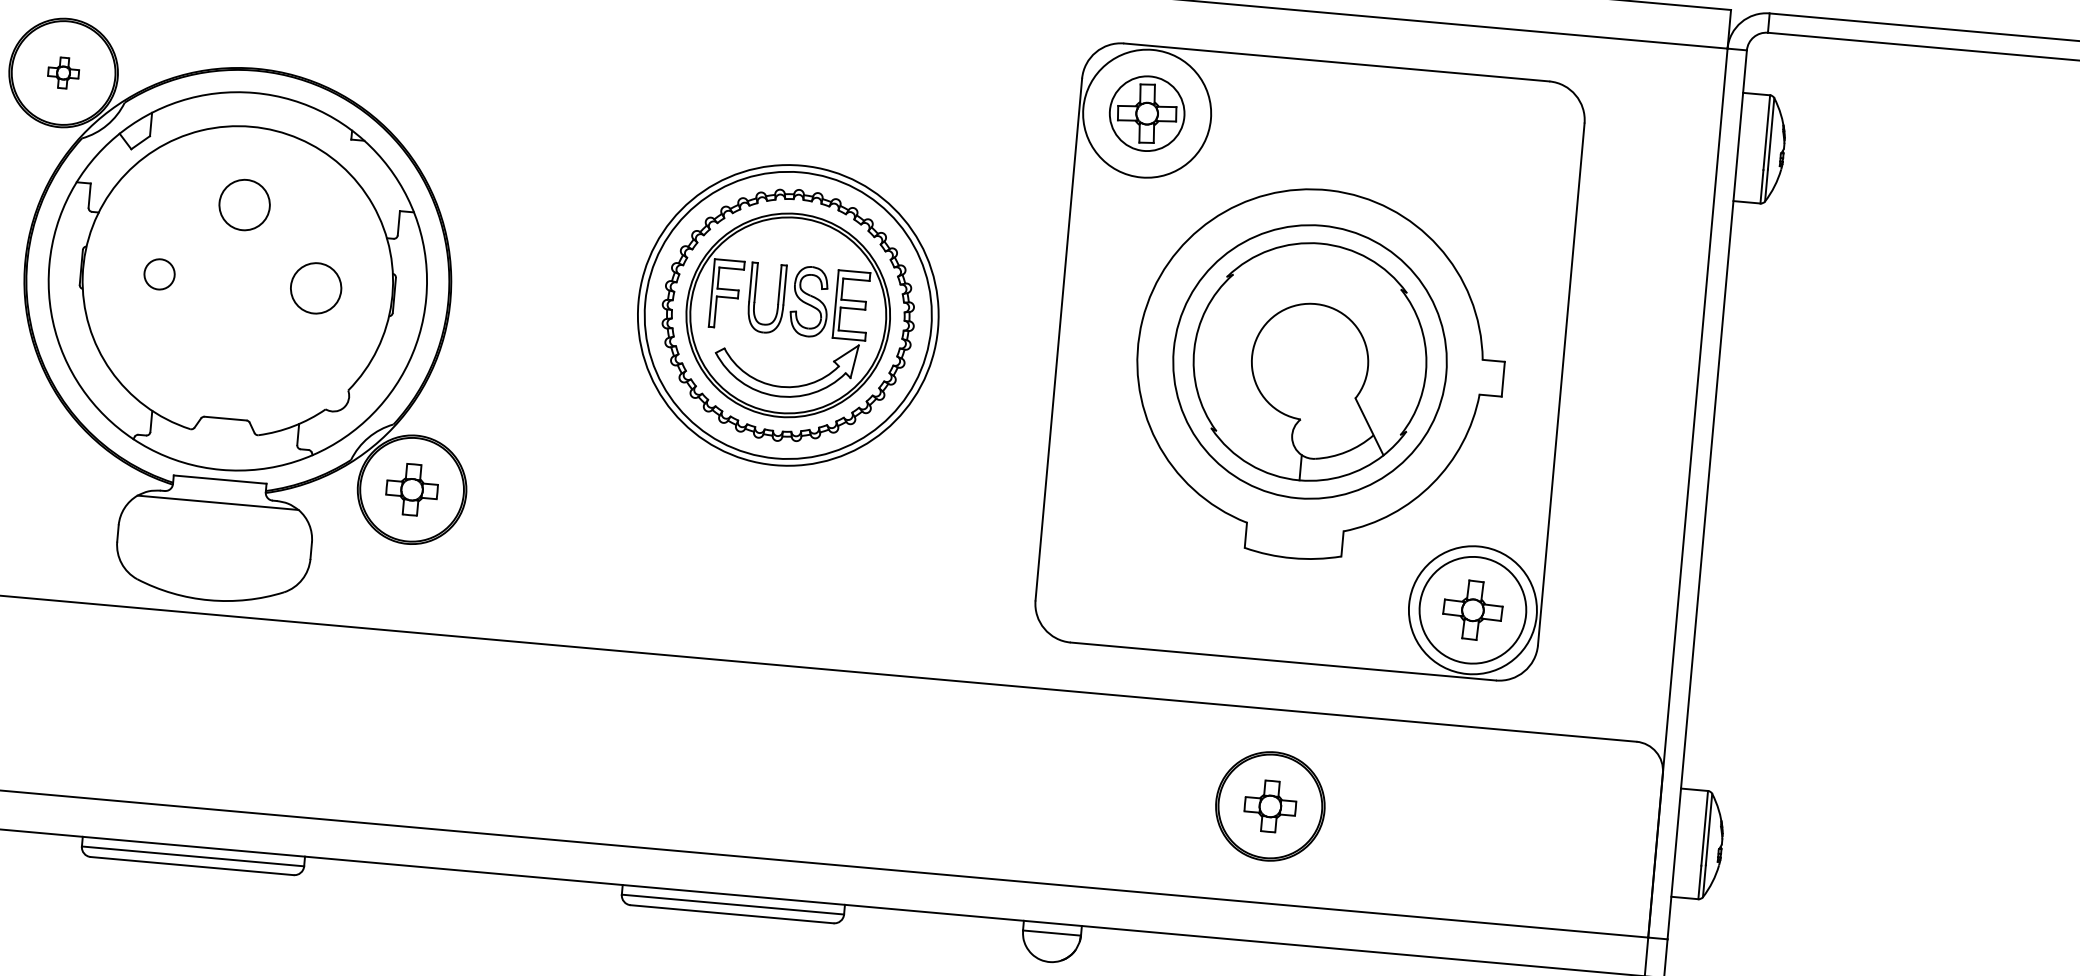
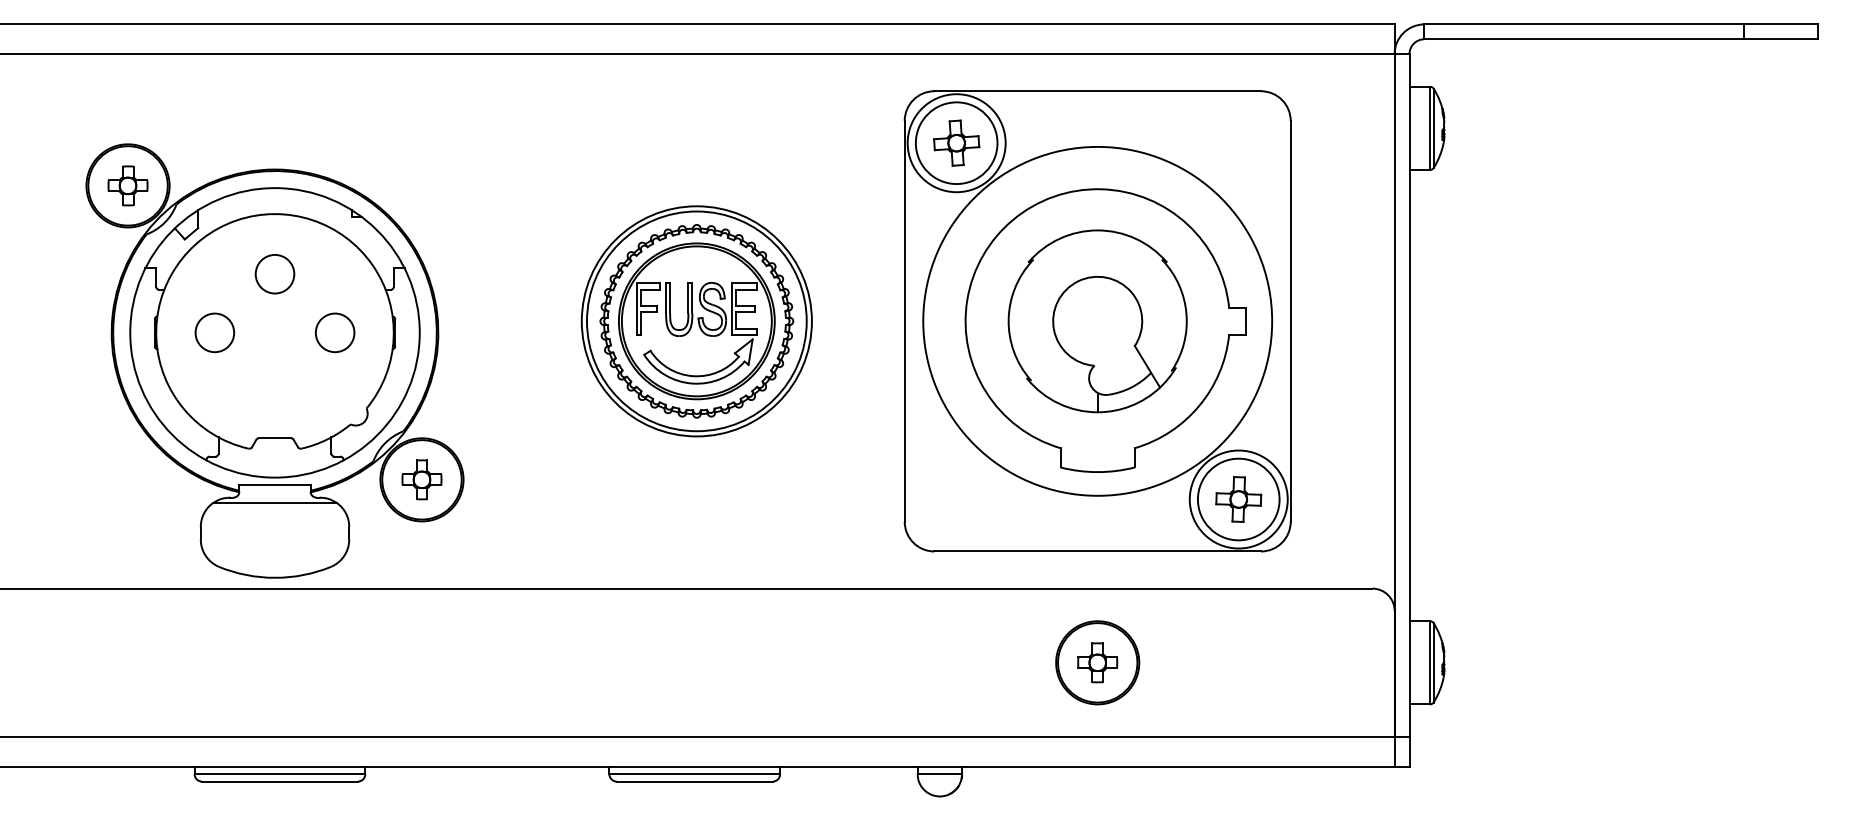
part: (62, 72) -> (127, 185), size x1.67
circle: (1146, 114) -> (956, 143), size x1.43
circle: (159, 273) -> (214, 332), size x1.67
circle: (1309, 360) -> (1097, 320), size x1.67

